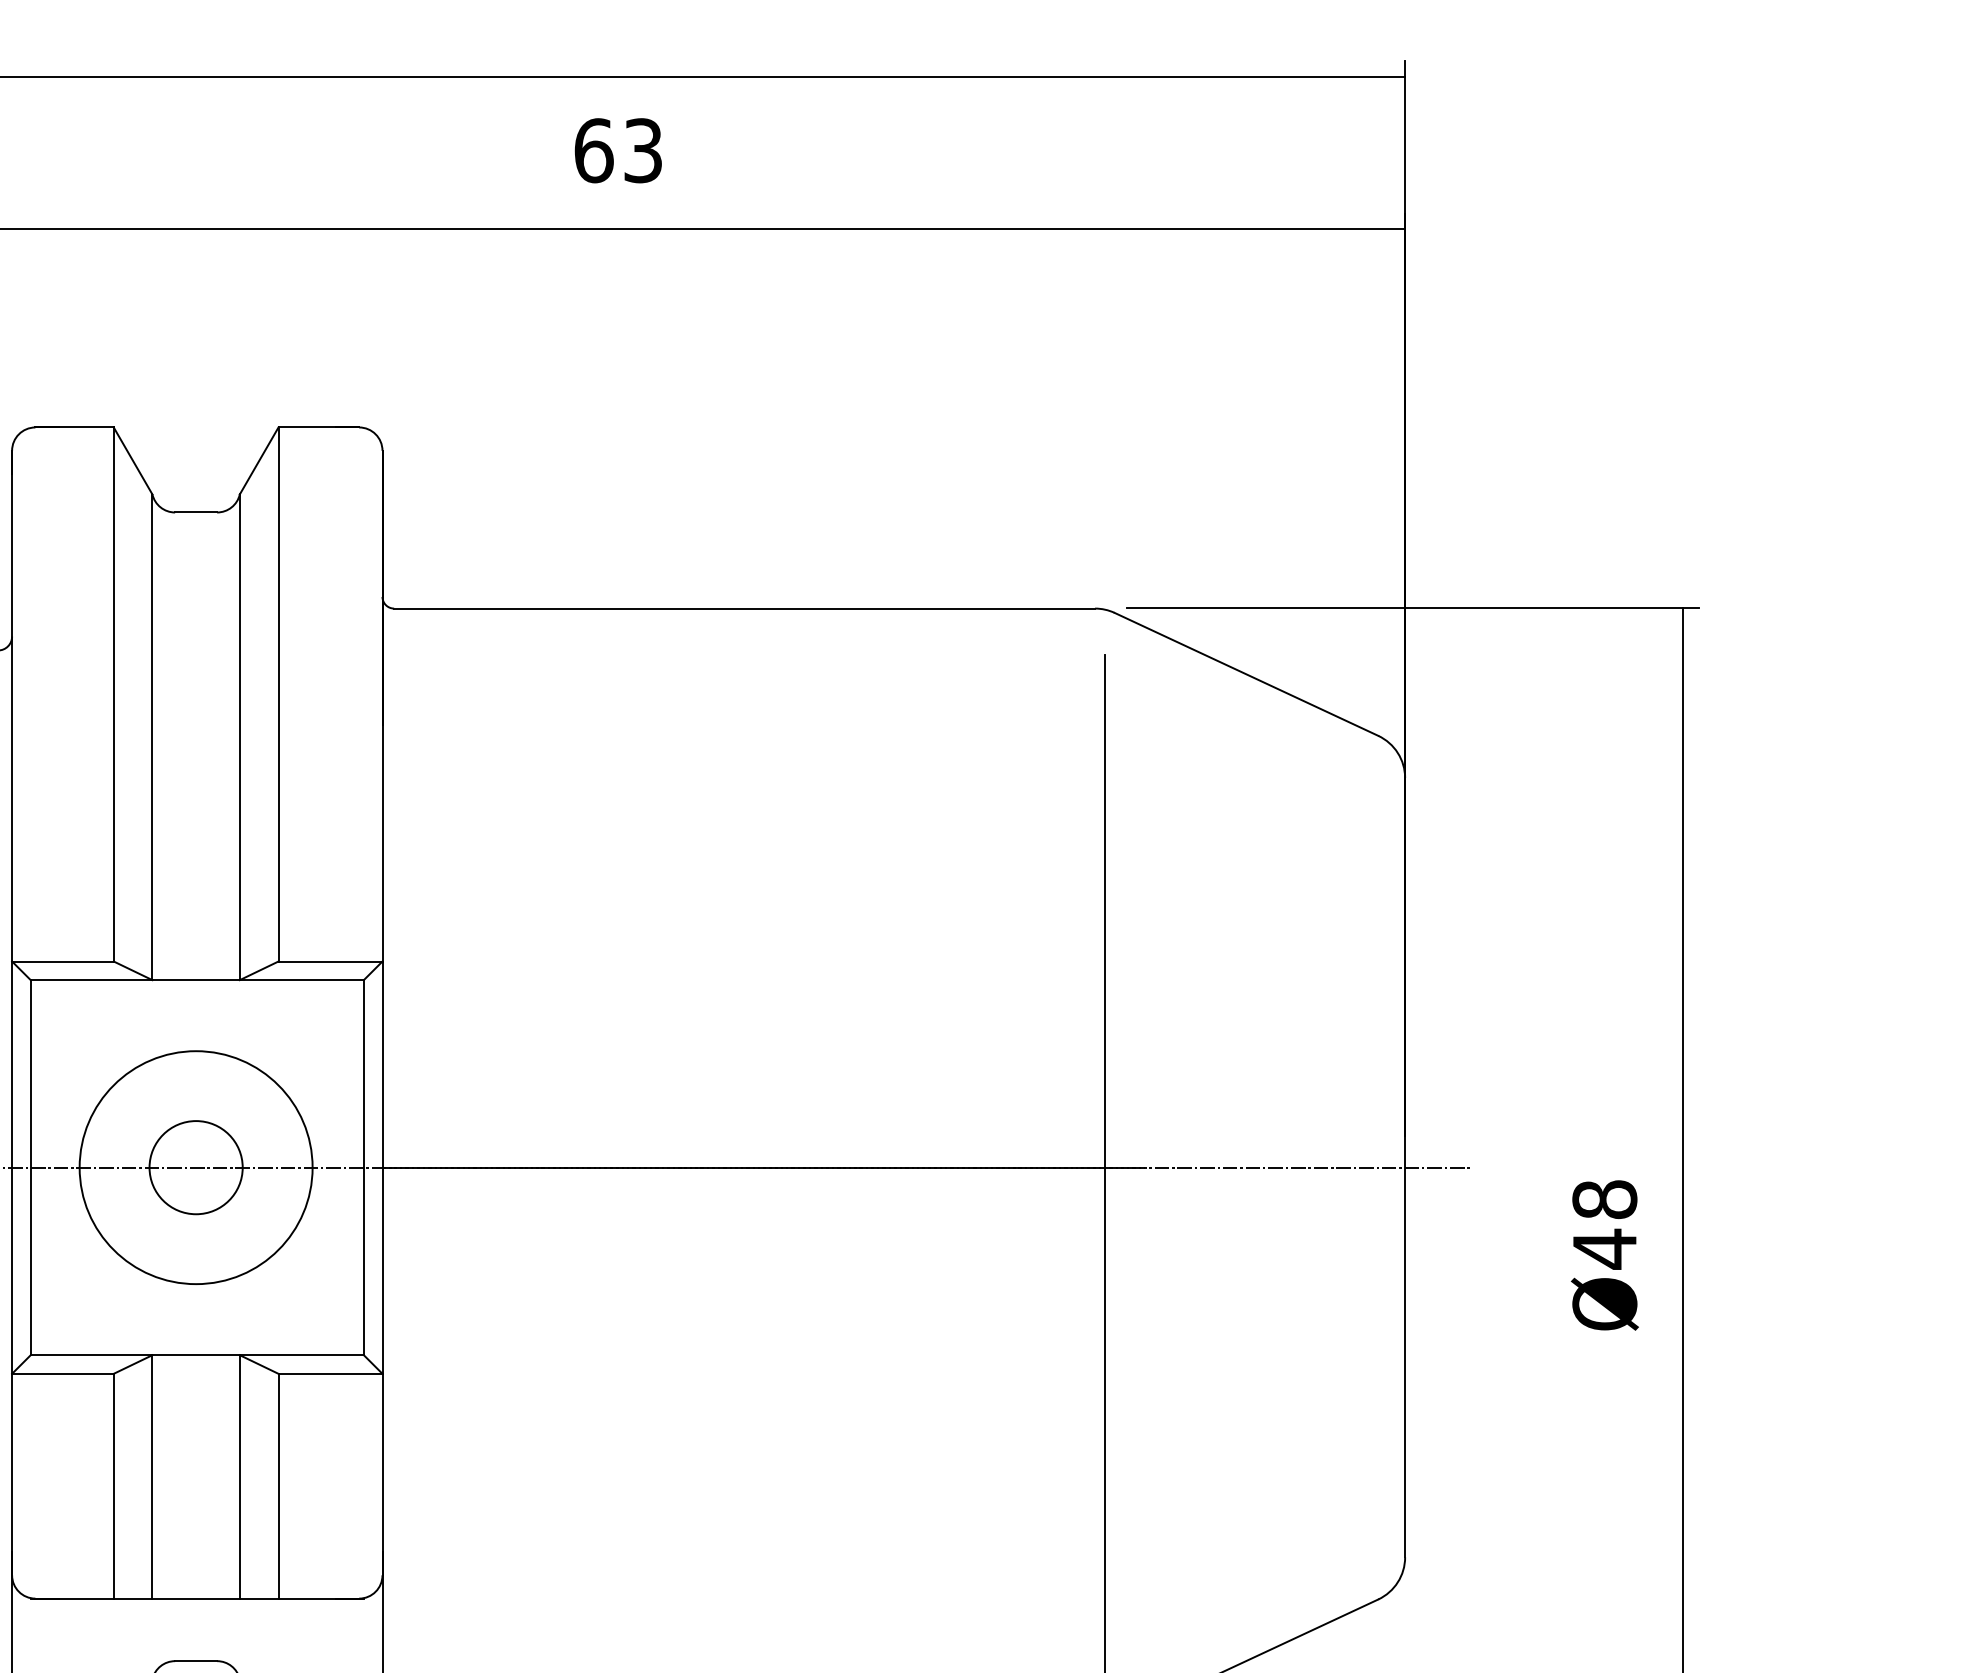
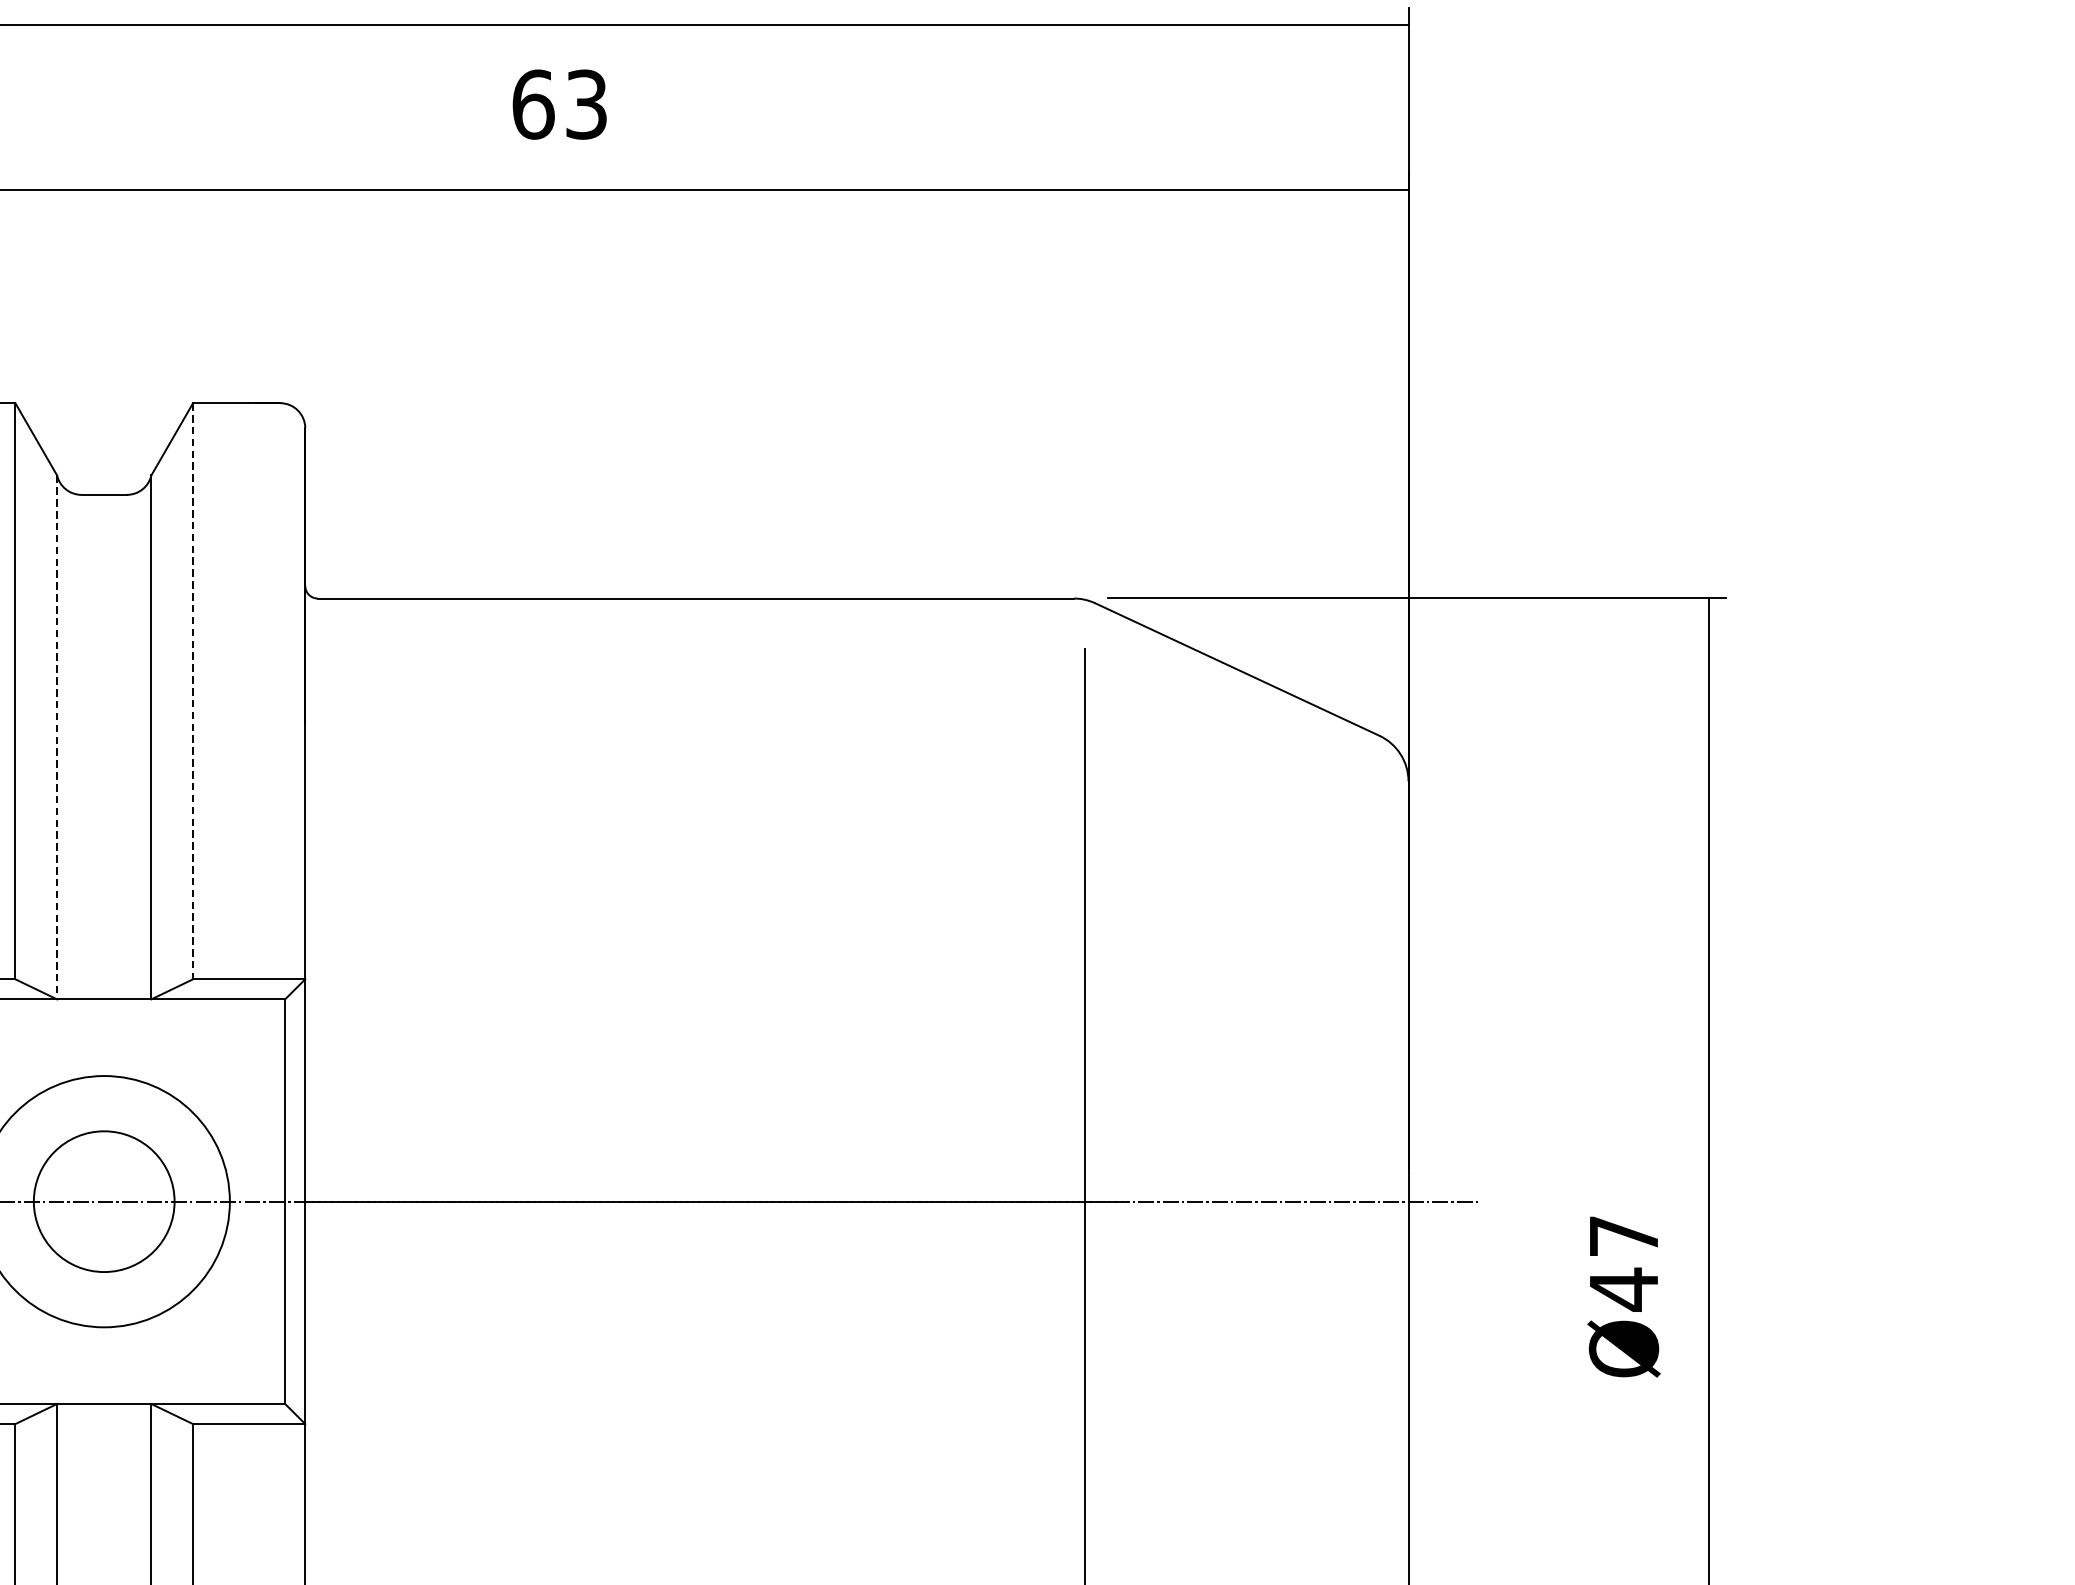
line: (278, 694) -> (193, 691), solid -> dashed
line: (152, 737) -> (57, 737), solid -> dashed
circle: (195, 1167) -> (103, 1201), size x1.4
text: (1604, 1199) -> (1623, 1236), Ø48 -> Ø47

